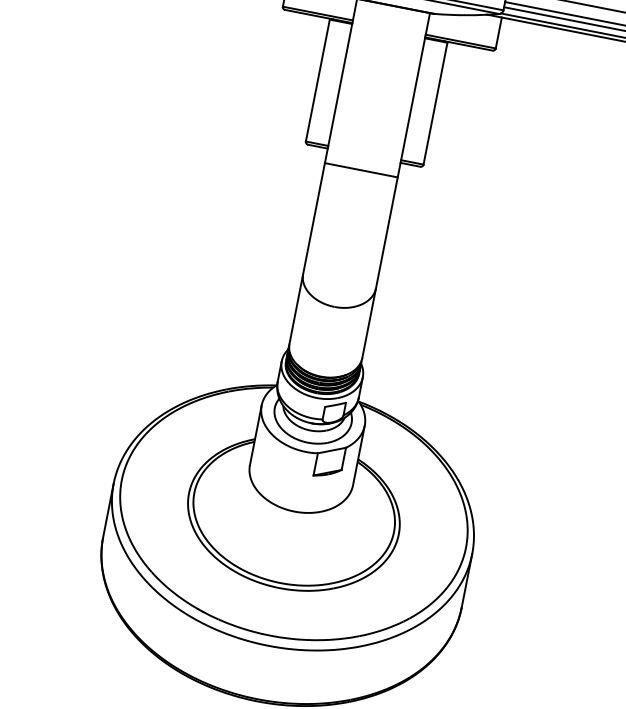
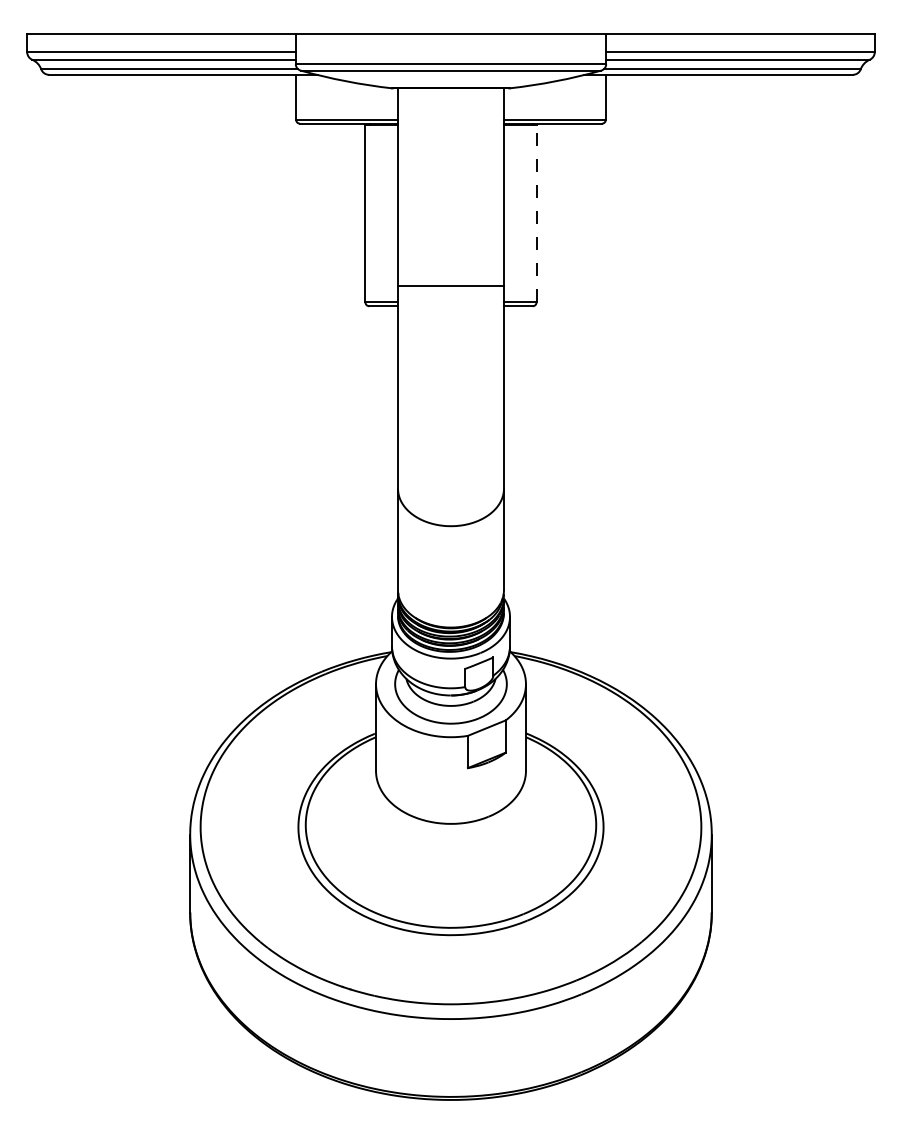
line: (435, 103) -> (536, 213), solid -> dashed
line: (360, 170) -> (450, 286), moved

